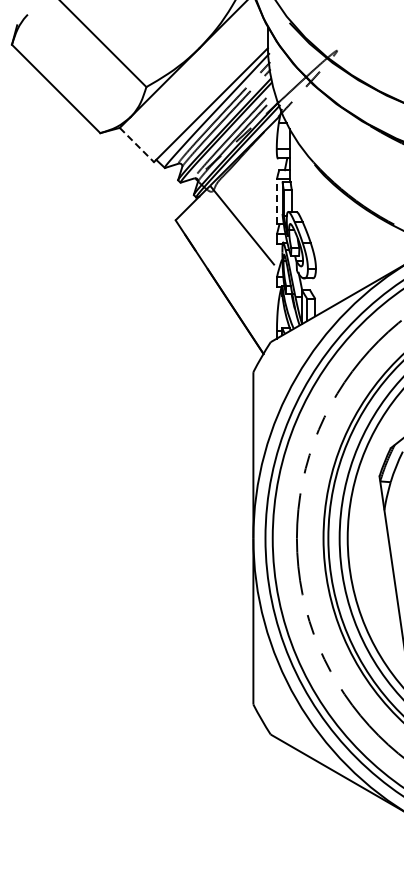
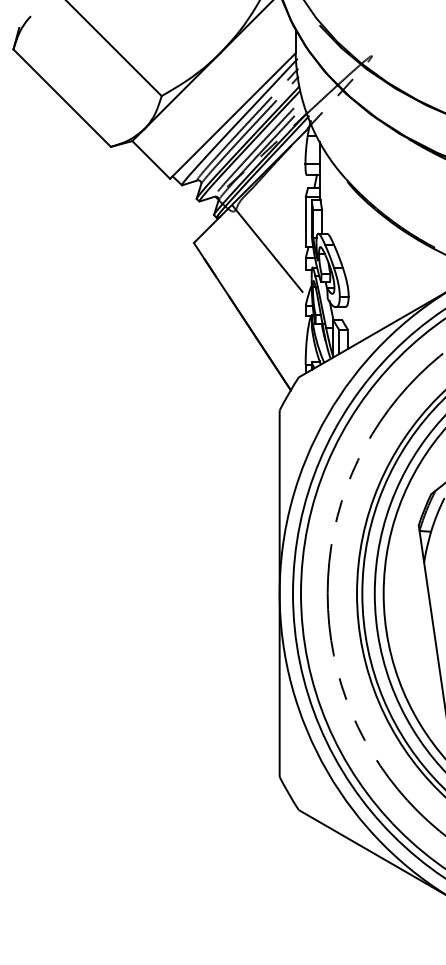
line: (137, 145) -> (151, 160), dashed -> solid
line: (276, 200) -> (305, 221), dashed -> solid

